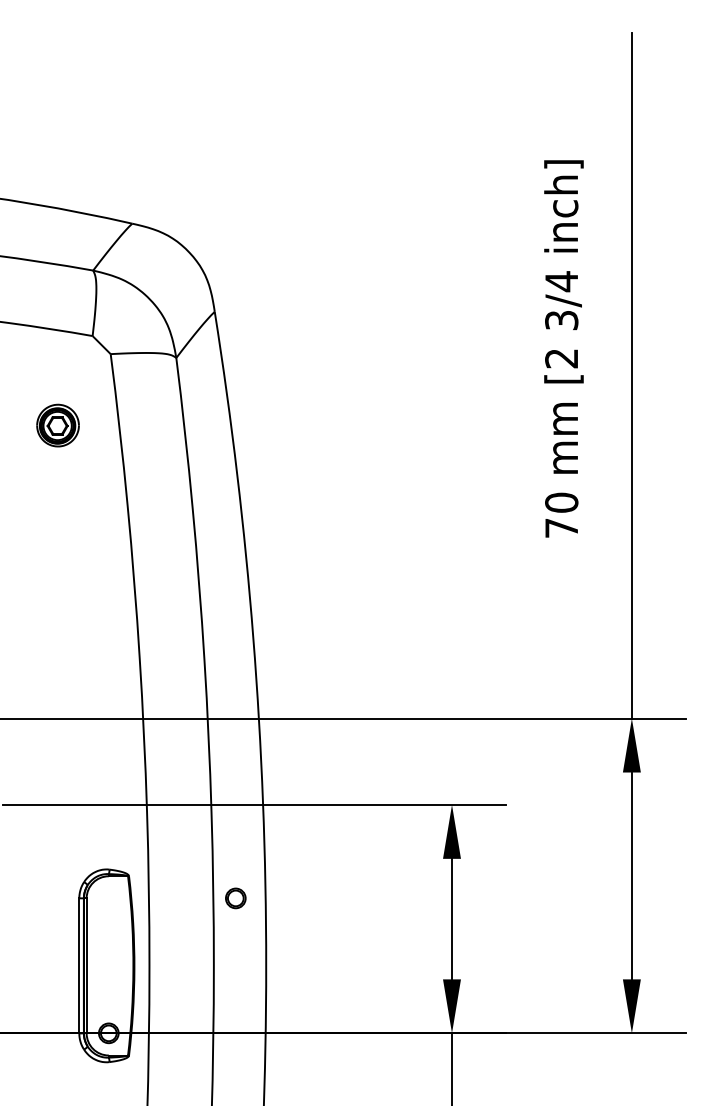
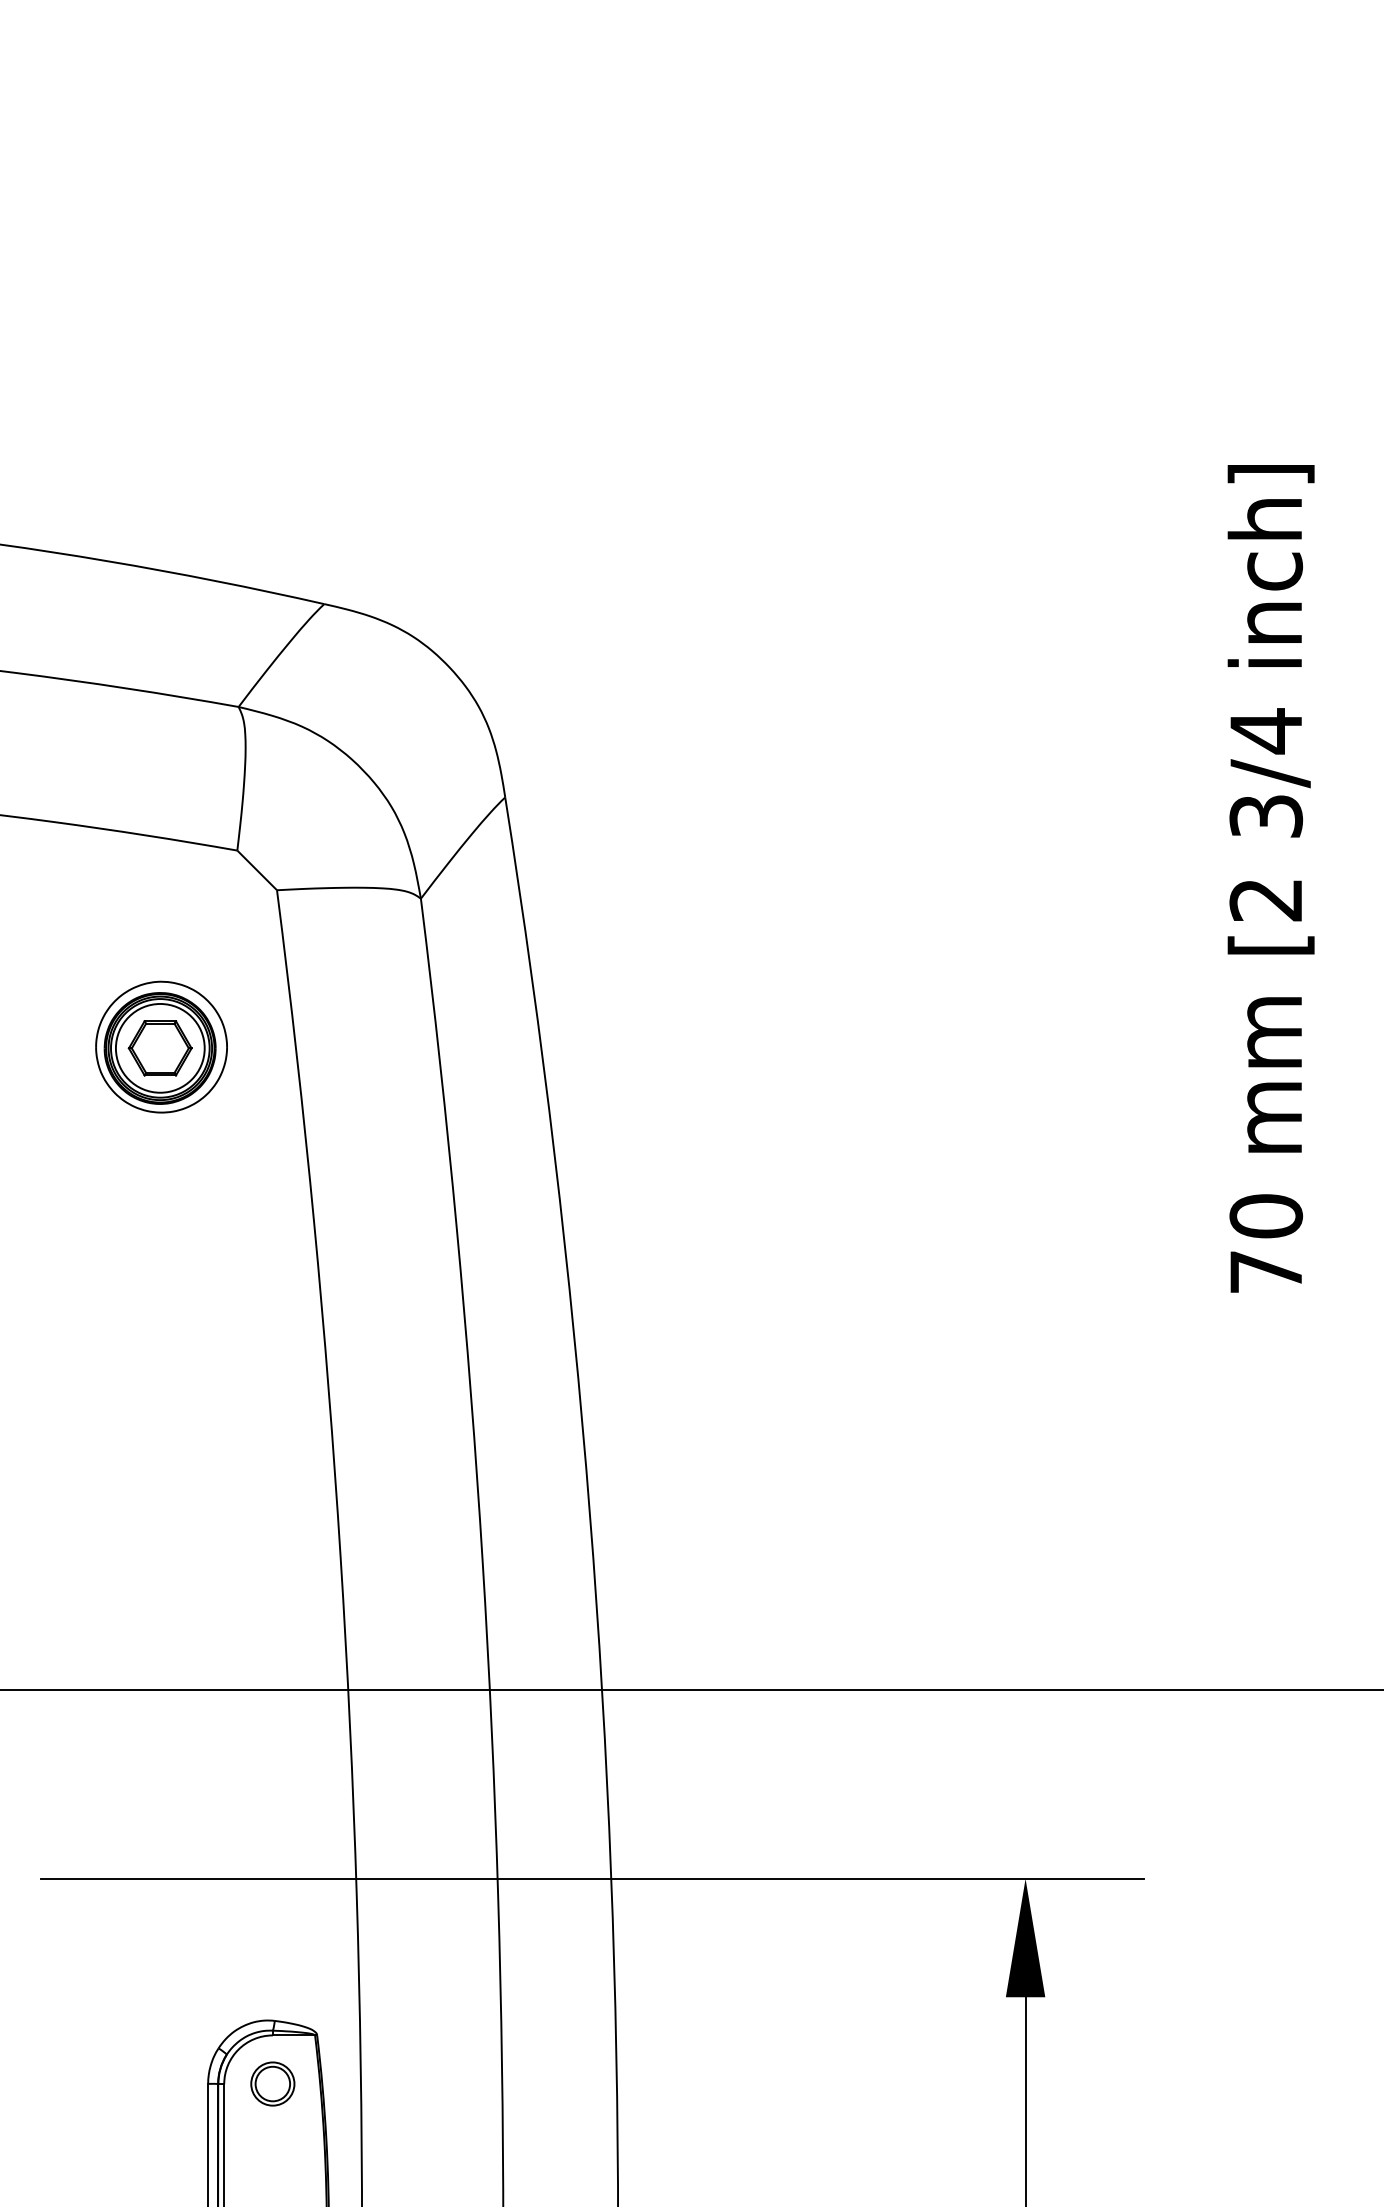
part: (57, 425) -> (160, 1046), size x1.43
part: (235, 898) -> (272, 2084), moved

